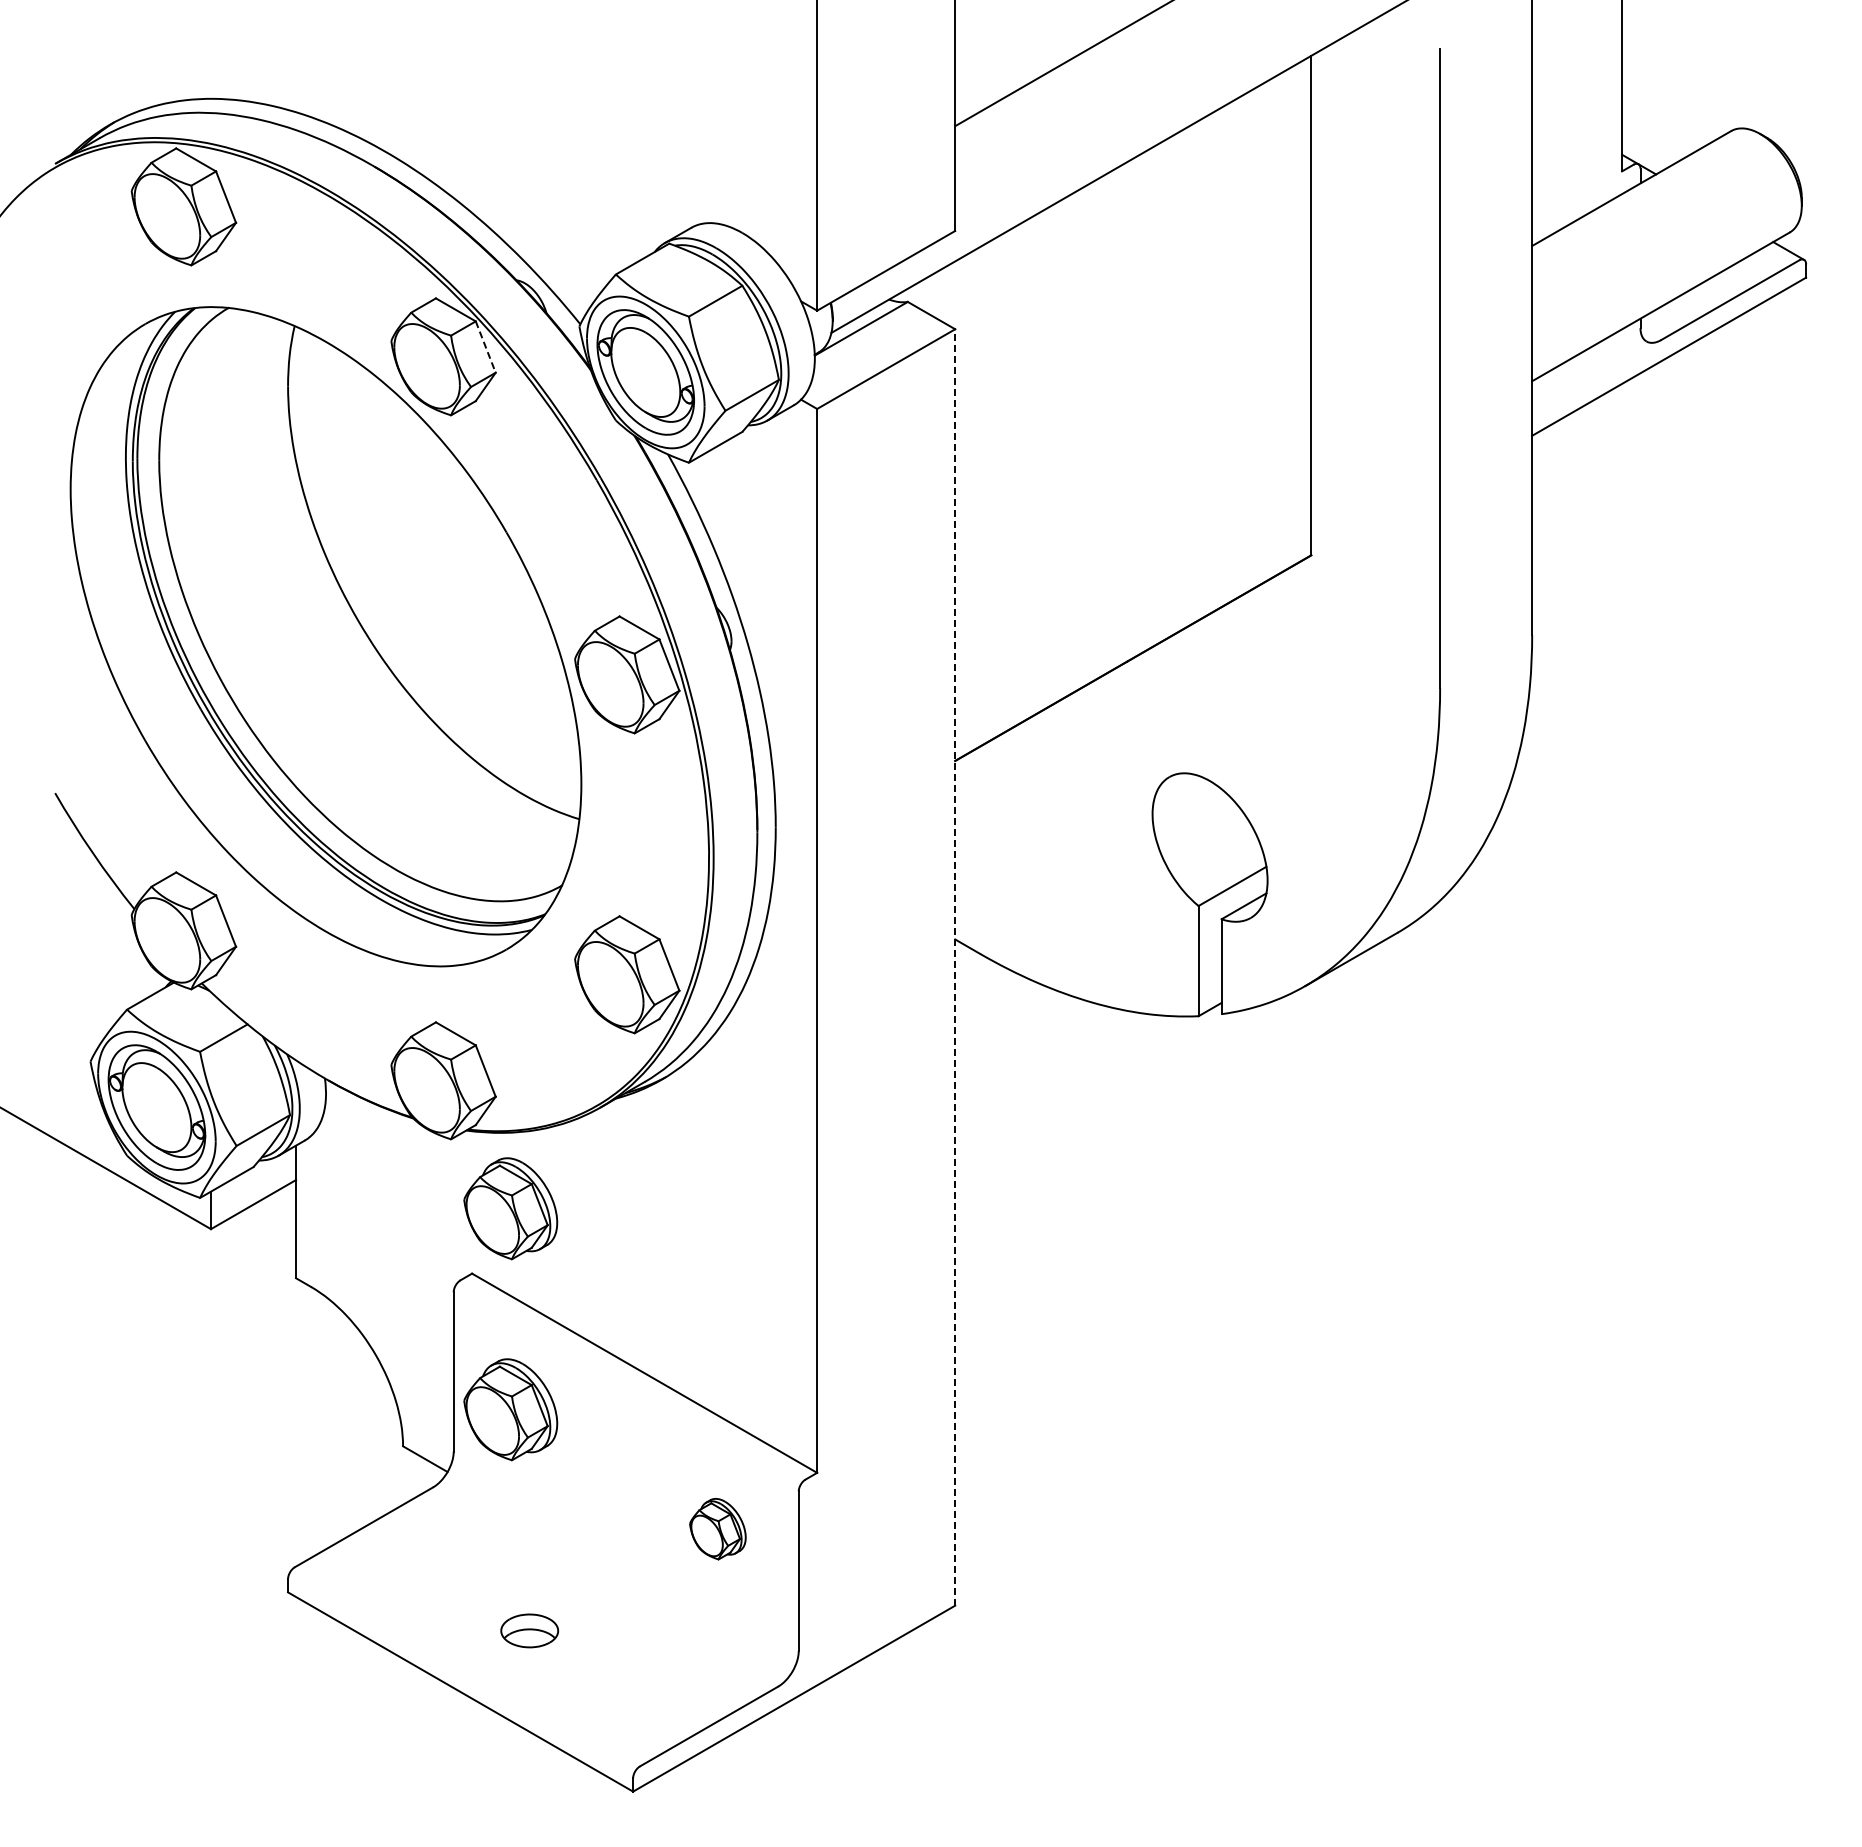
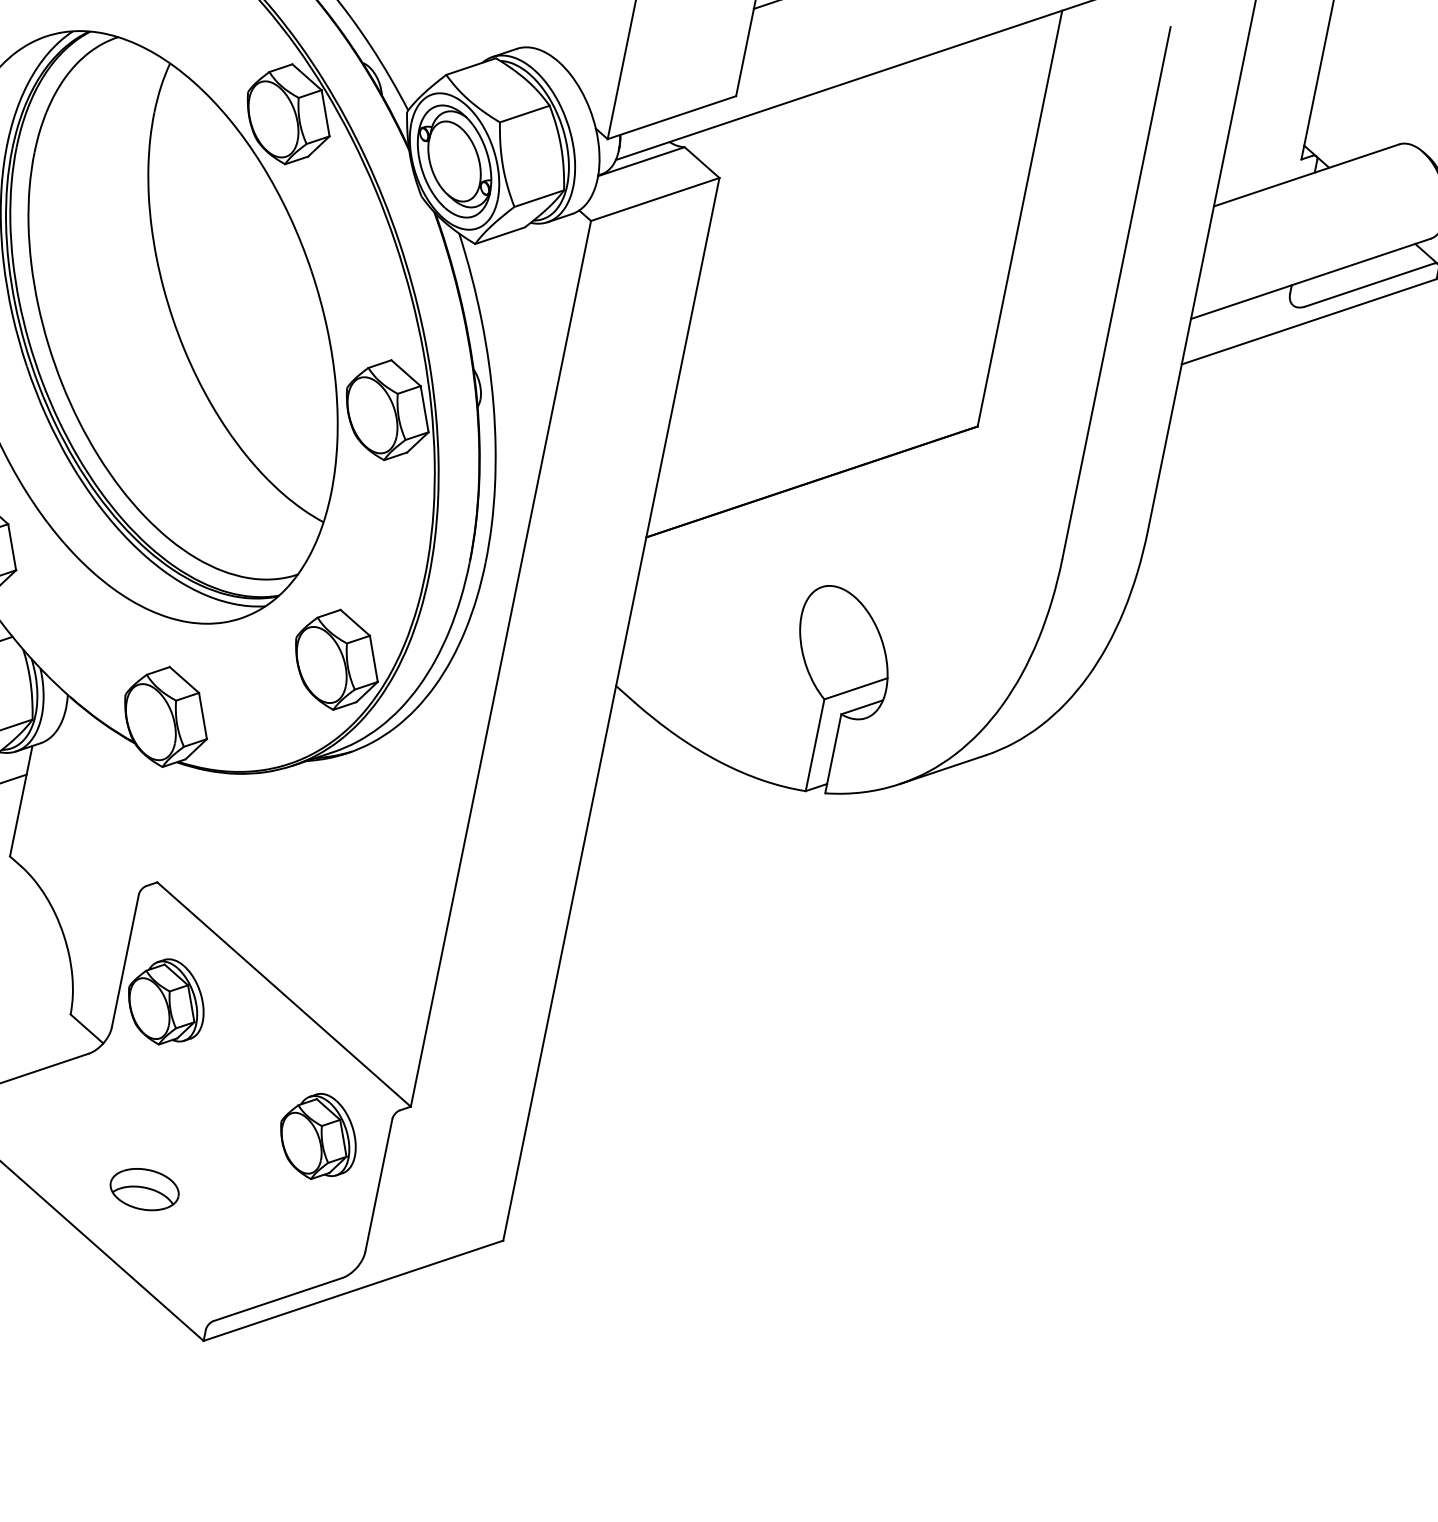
line: (485, 347) -> (325, 113), dashed -> solid
line: (955, 966) -> (611, 708), dashed -> solid
part: (510, 1208) -> (200, 834), removed
part: (717, 1528) -> (318, 1136), size x1.67
part: (529, 1630) -> (144, 1189), size x1.43

